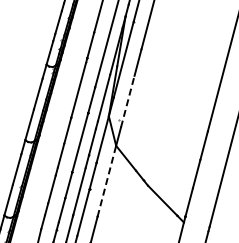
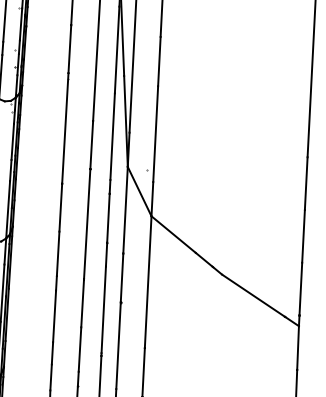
line: (127, 101) -> (155, 134), dashed -> solid
line: (106, 181) -> (147, 282), dashed -> solid

